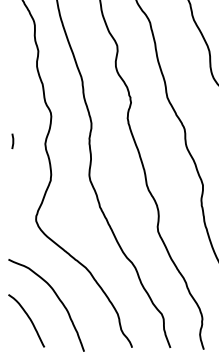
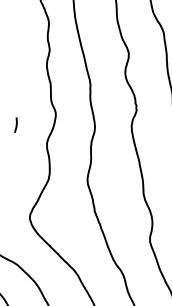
line: (12, 141) -> (15, 125), moved

